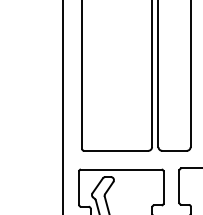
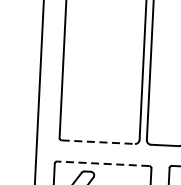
line: (116, 150) -> (98, 141), solid -> dashed
line: (120, 169) -> (102, 163), solid -> dashed

